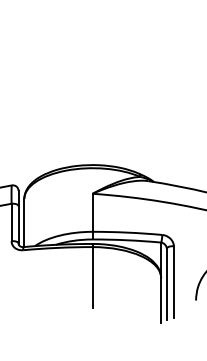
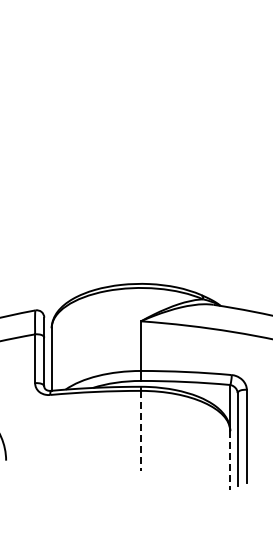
line: (92, 277) -> (140, 430), solid -> dashed
line: (161, 300) -> (230, 460), solid -> dashed

